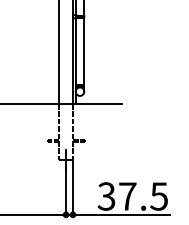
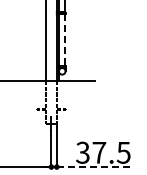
line: (84, 52) -> (65, 40), solid -> dashed
line: (121, 215) -> (94, 167), solid -> dashed

